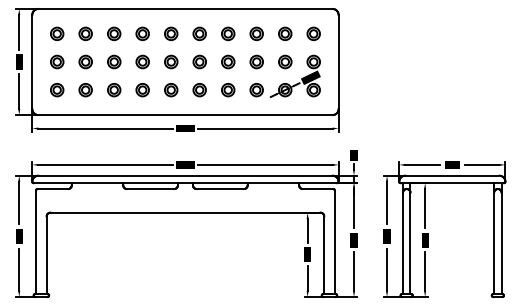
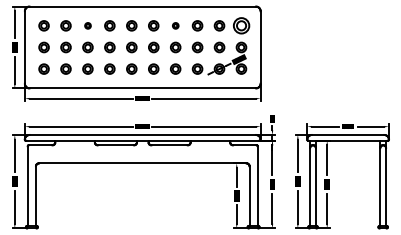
part: (114, 33) -> (88, 25), size x0.6
part: (228, 33) -> (175, 25), size x0.6
part: (313, 33) -> (241, 25), size x1.6

